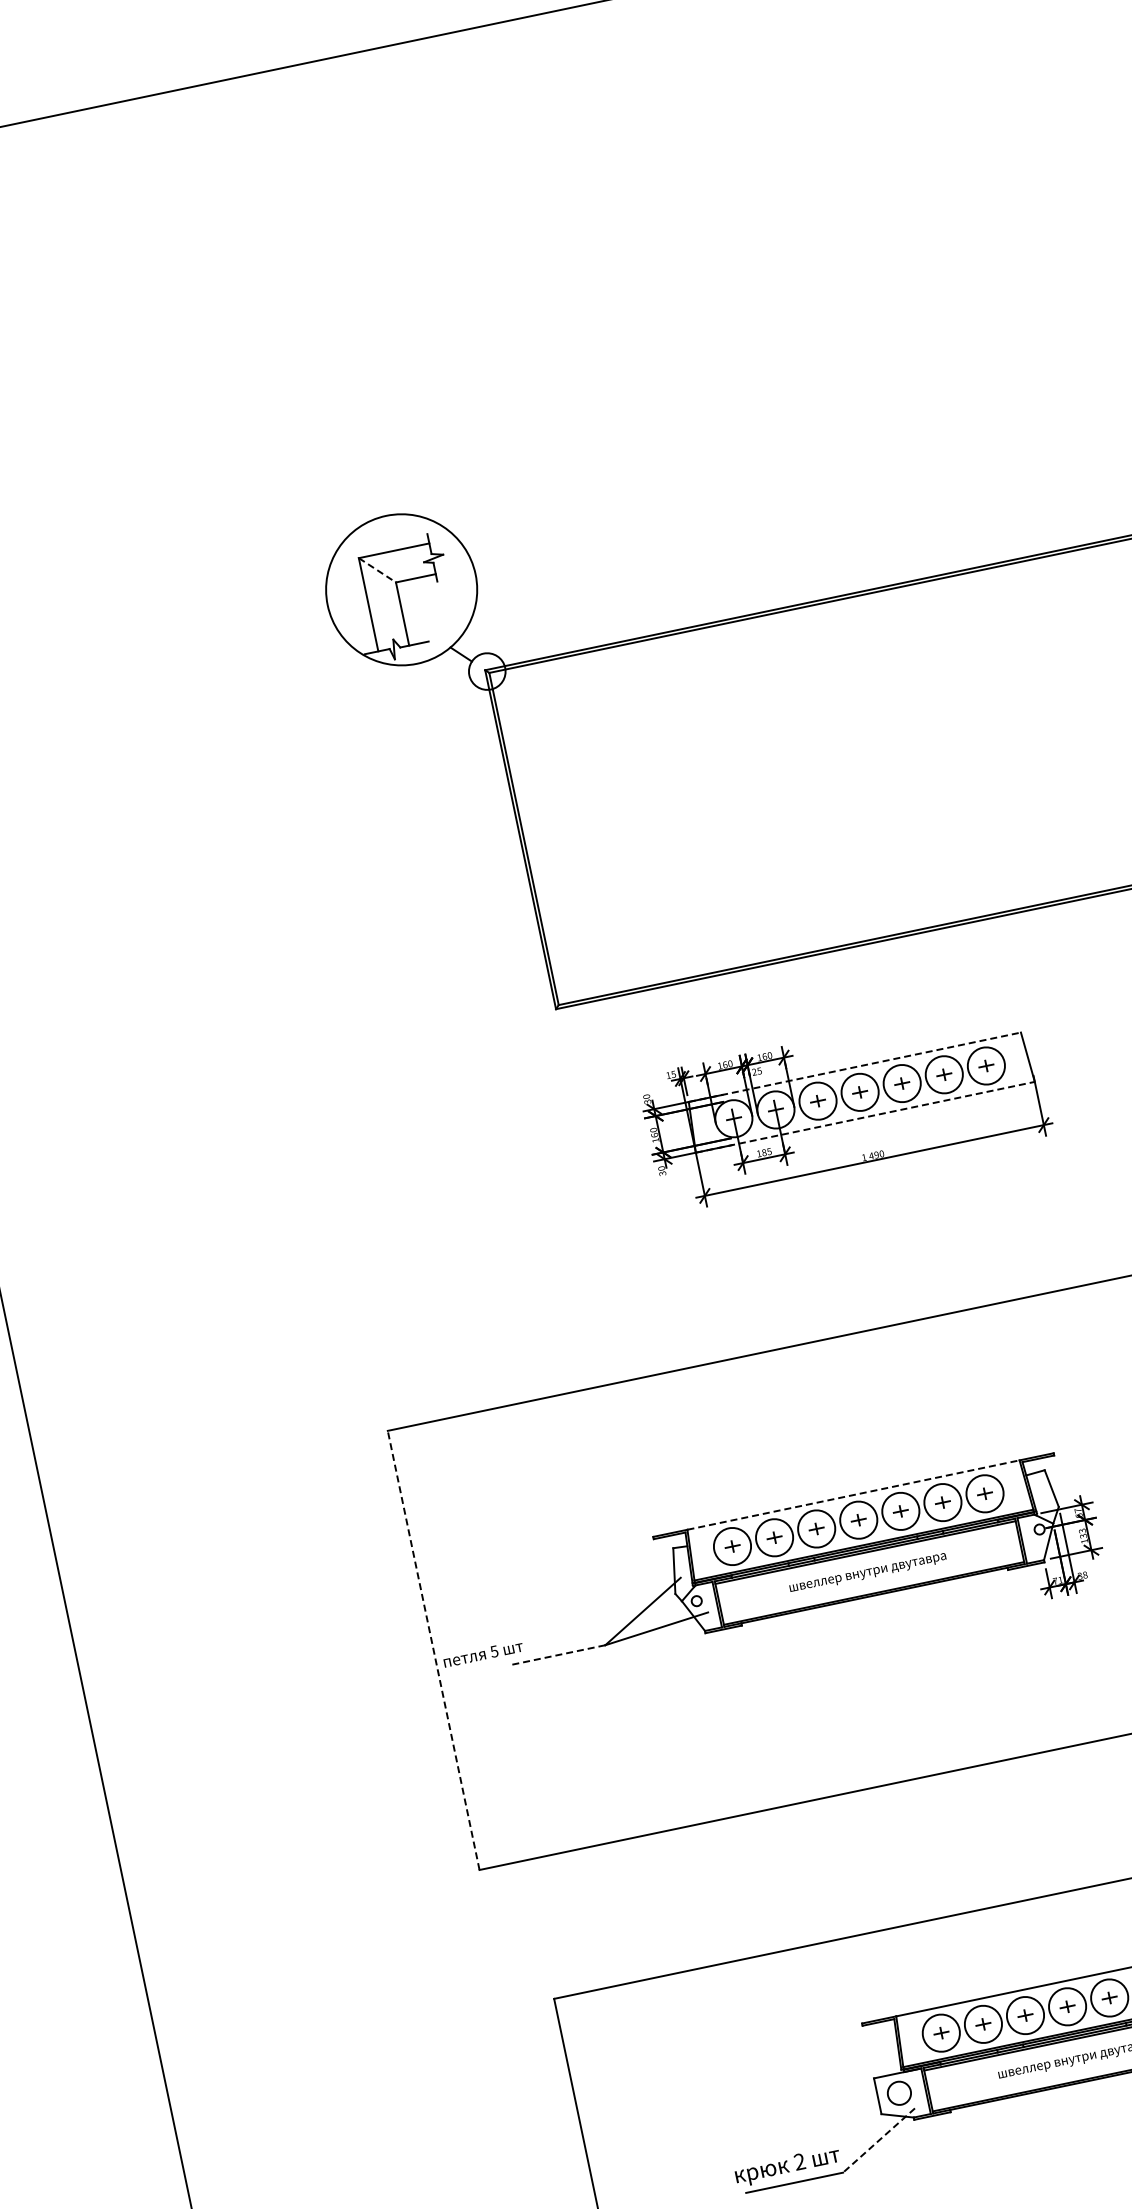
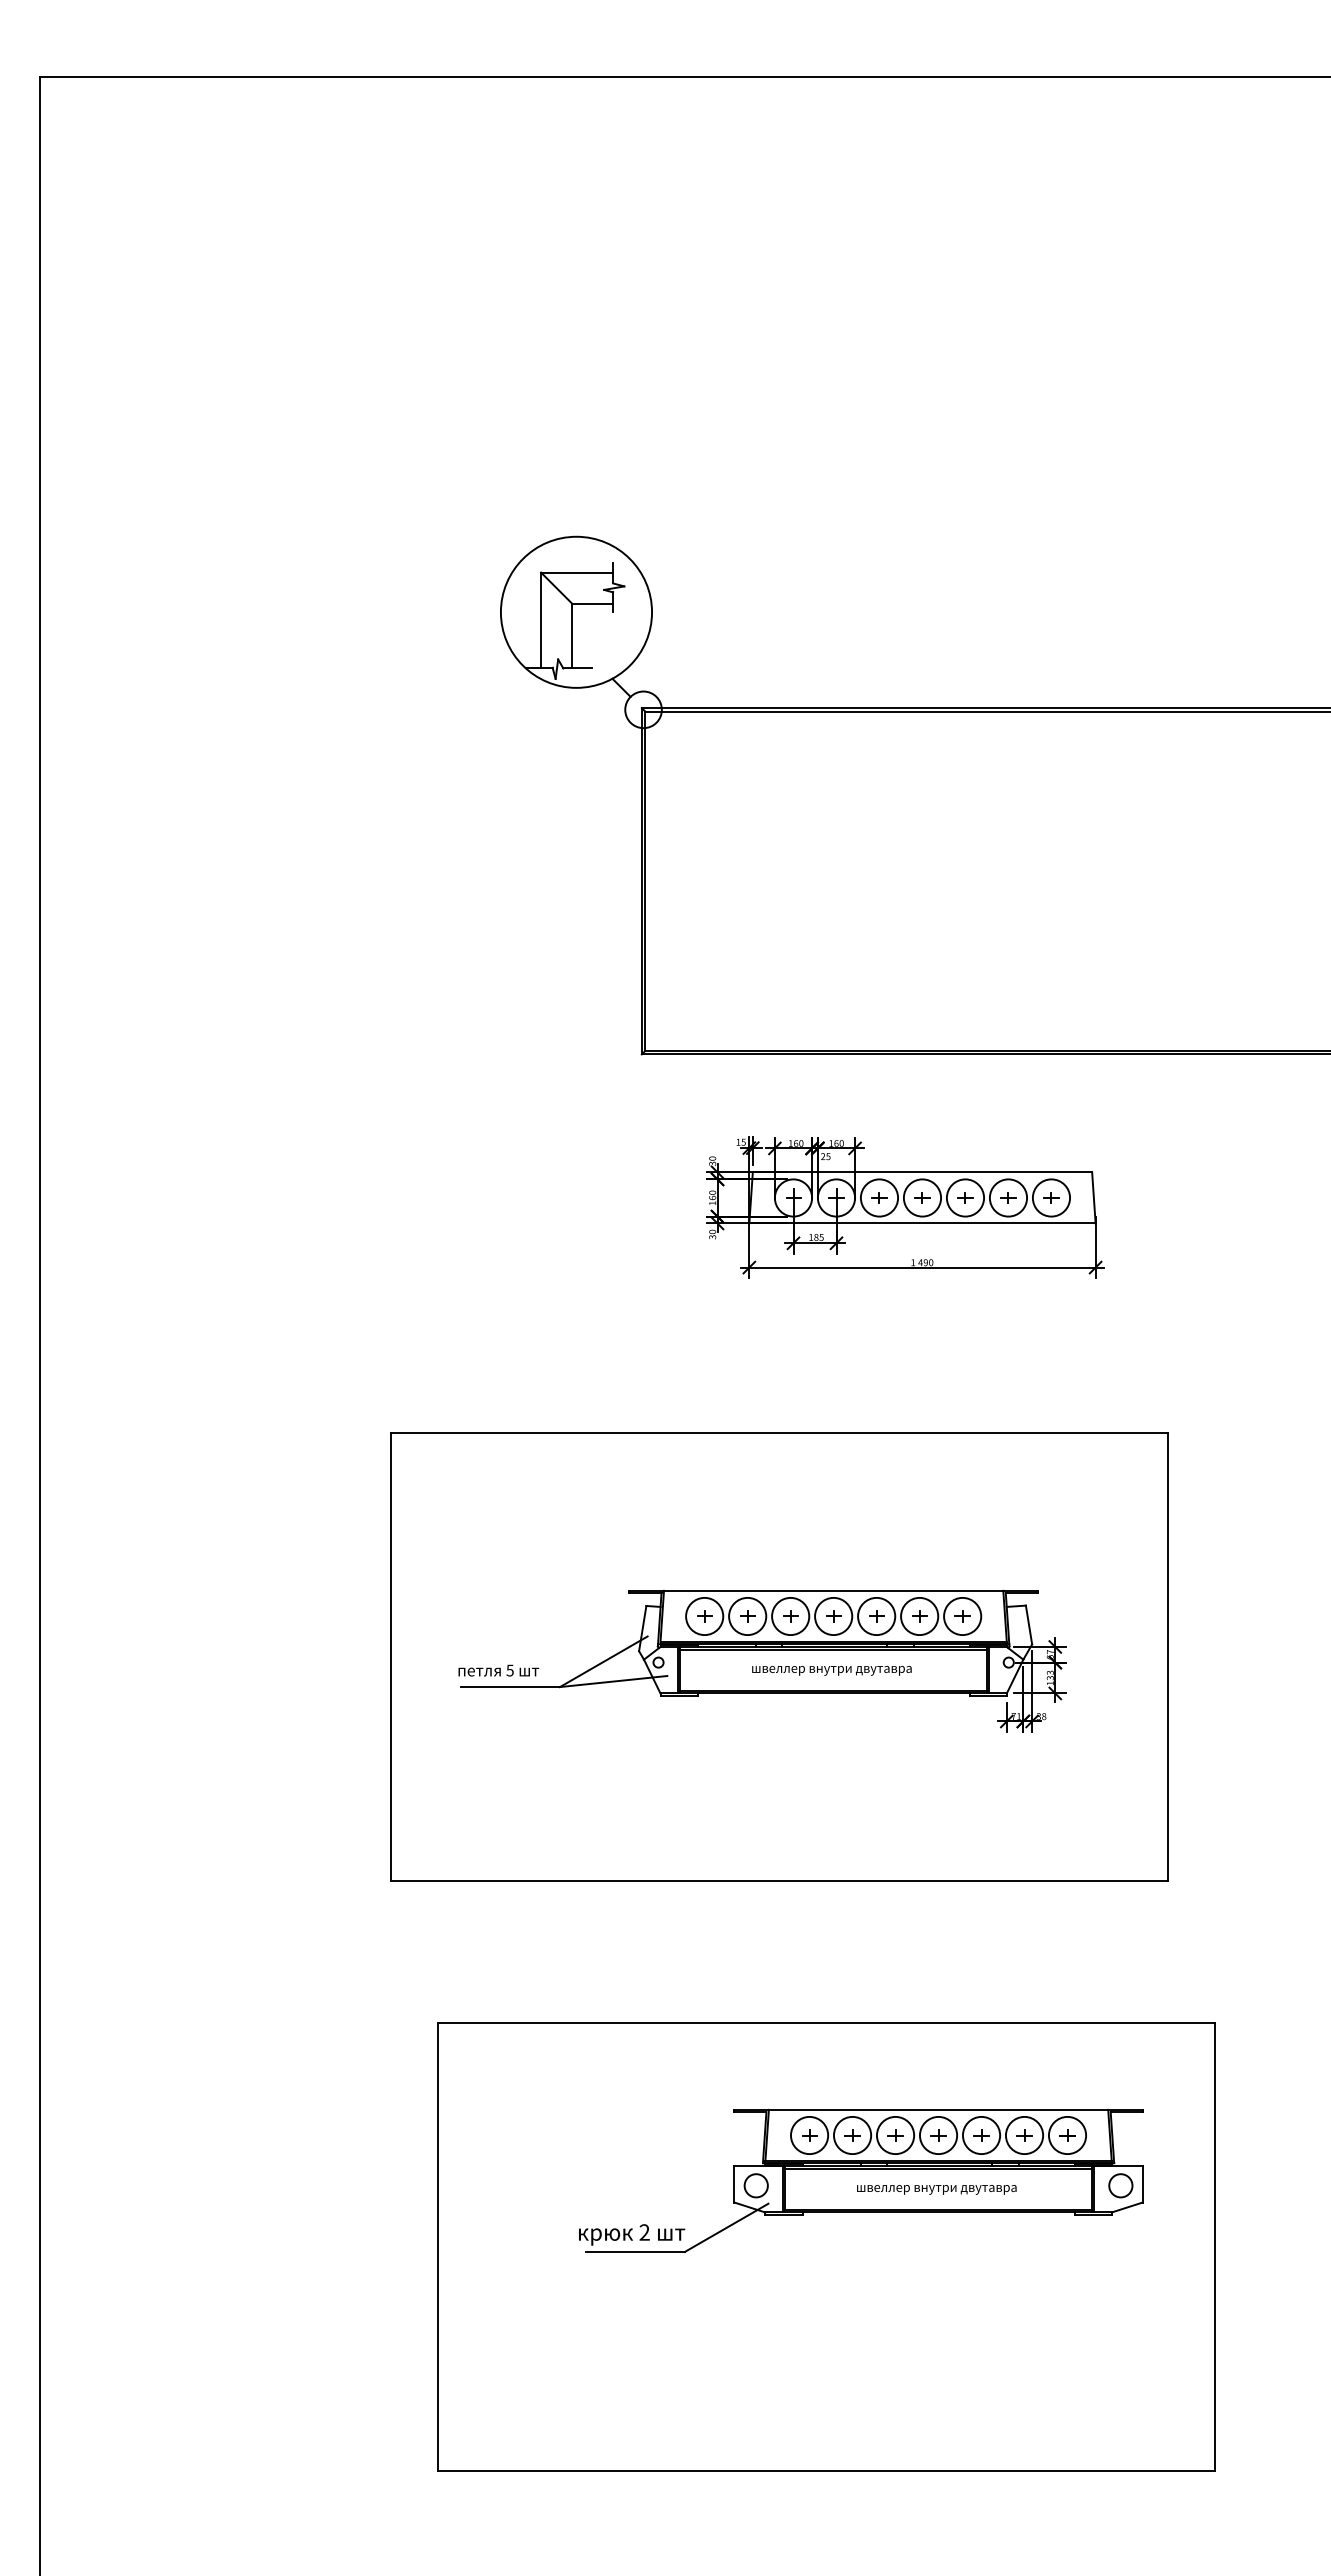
line: (378, 570) -> (557, 588), dashed -> solid
line: (854, 1067) -> (922, 1172), dashed -> solid
line: (865, 1117) -> (922, 1223), dashed -> solid
line: (853, 1494) -> (833, 1590), dashed -> solid
line: (433, 1649) -> (390, 1656), dashed -> solid
text: (483, 1653) -> (498, 1670), moved
line: (556, 1655) -> (510, 1687), dashed -> solid
line: (879, 2141) -> (726, 2228), dashed -> solid

